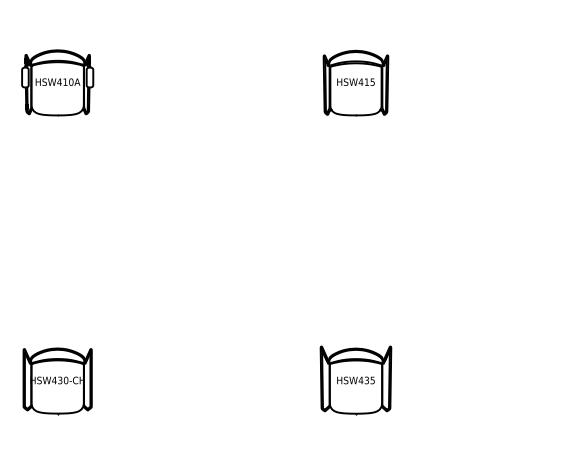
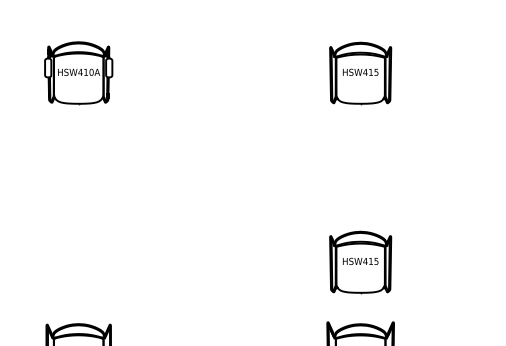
part: (355, 282) -> (360, 261), added

